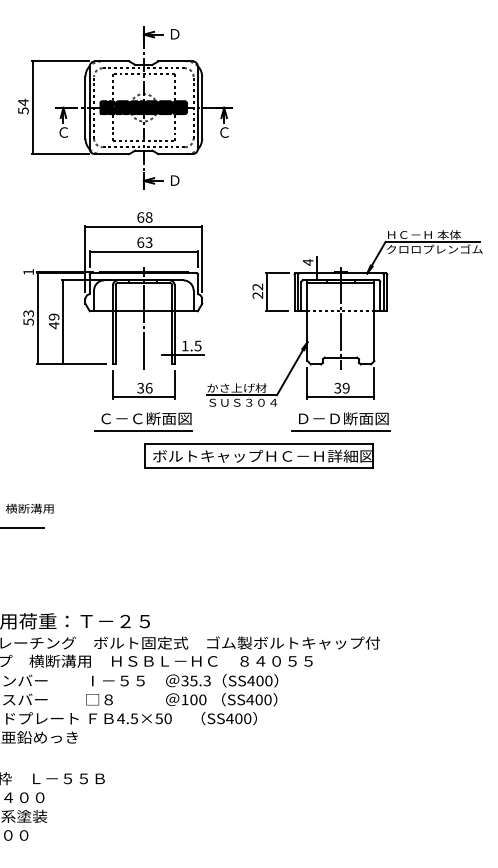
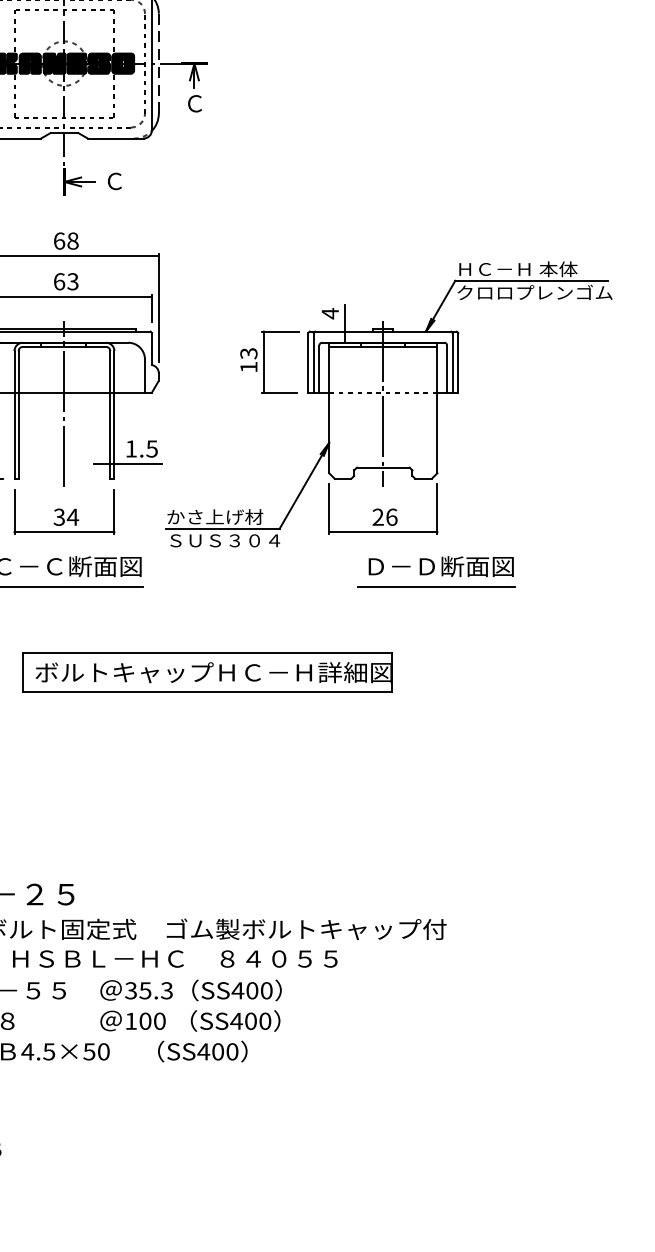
line: (202, 107) -> (159, 63), solid -> dashed
text: (174, 180) -> (114, 181), Ｄ -> Ｃ
text: (257, 290) -> (248, 359), 22 -> 13
text: (148, 387) -> (72, 516), 36 -> 34
text: (341, 387) -> (384, 516), 39 -> 26
part: (340, 421) -> (435, 571), moved
part: (258, 455) -> (206, 671), moved

